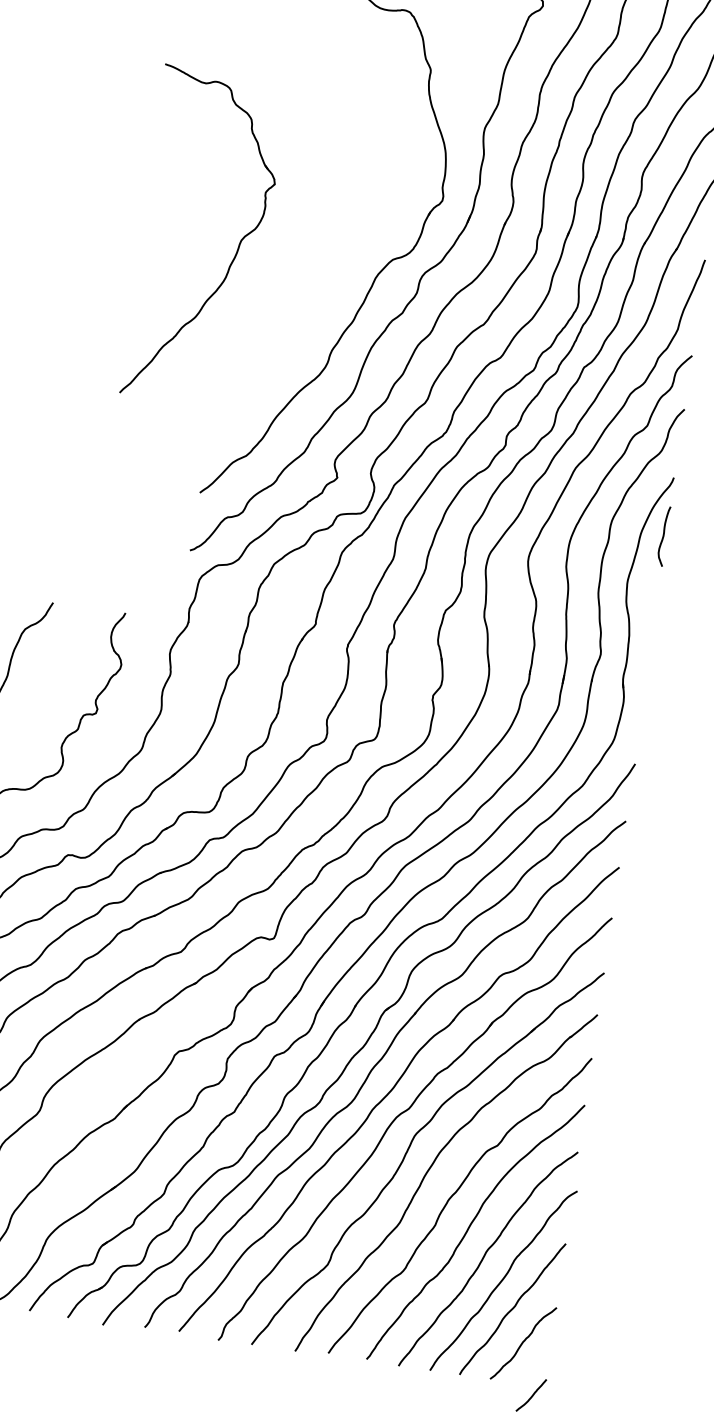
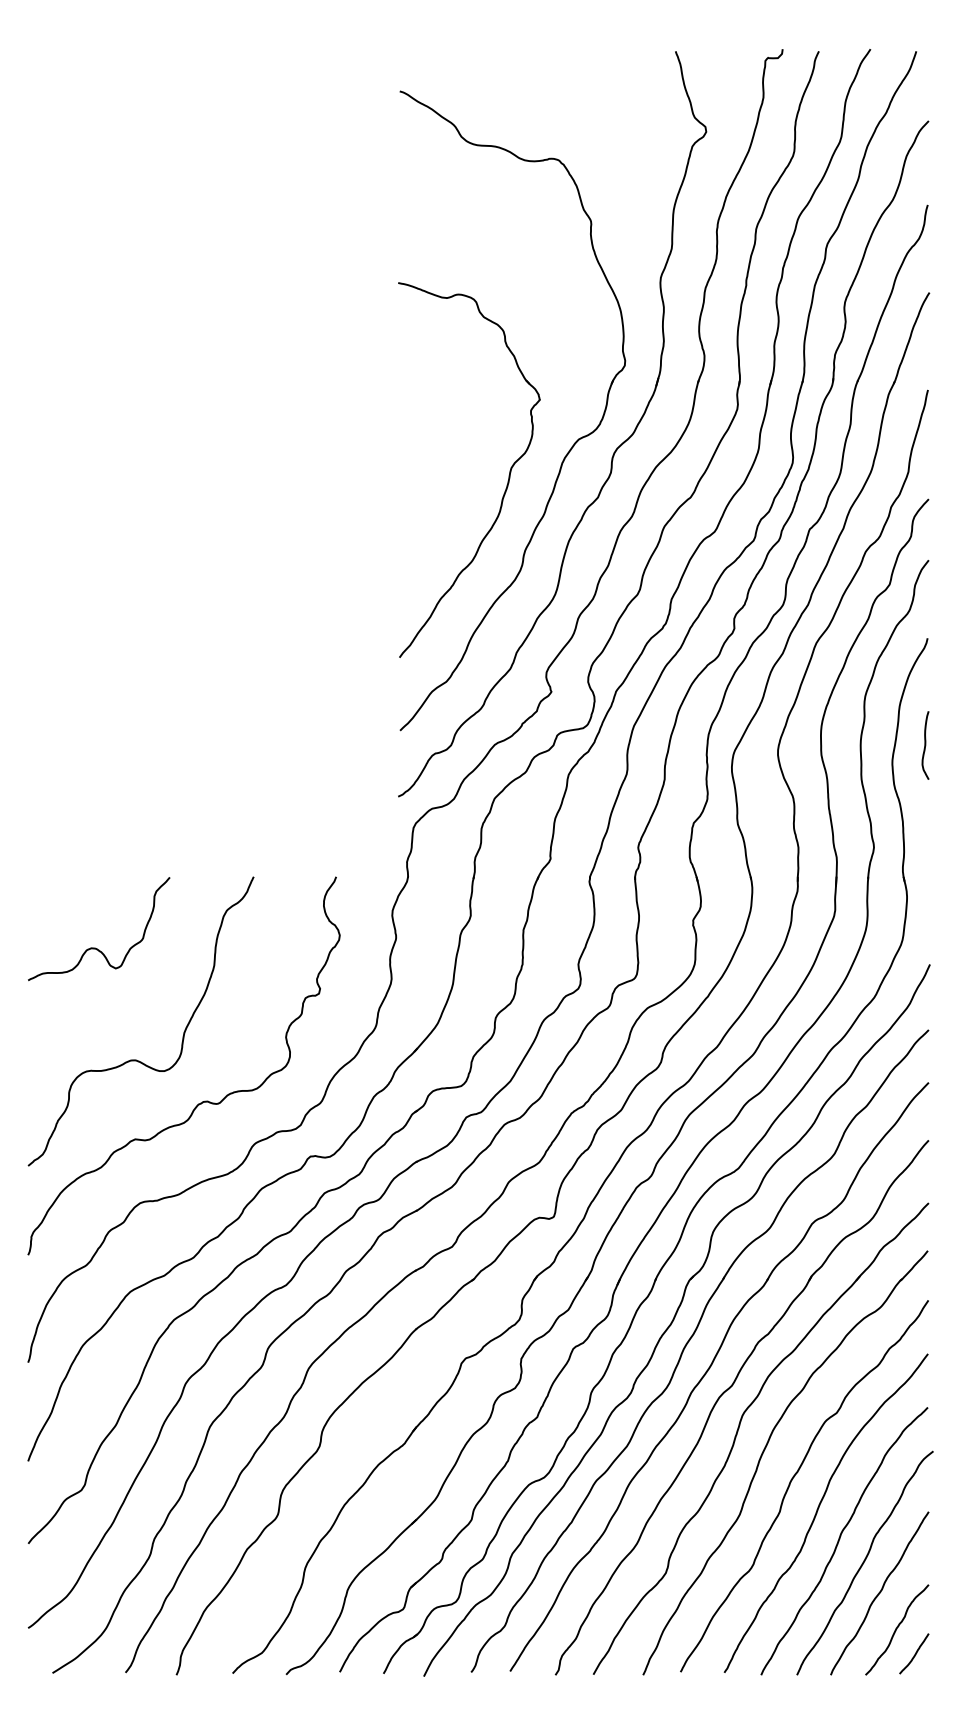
part: (237, 246) -> (508, 475), moved
curve: (663, 536) -> (925, 745), moved
curve: (532, 1395) -> (915, 1653), moved

